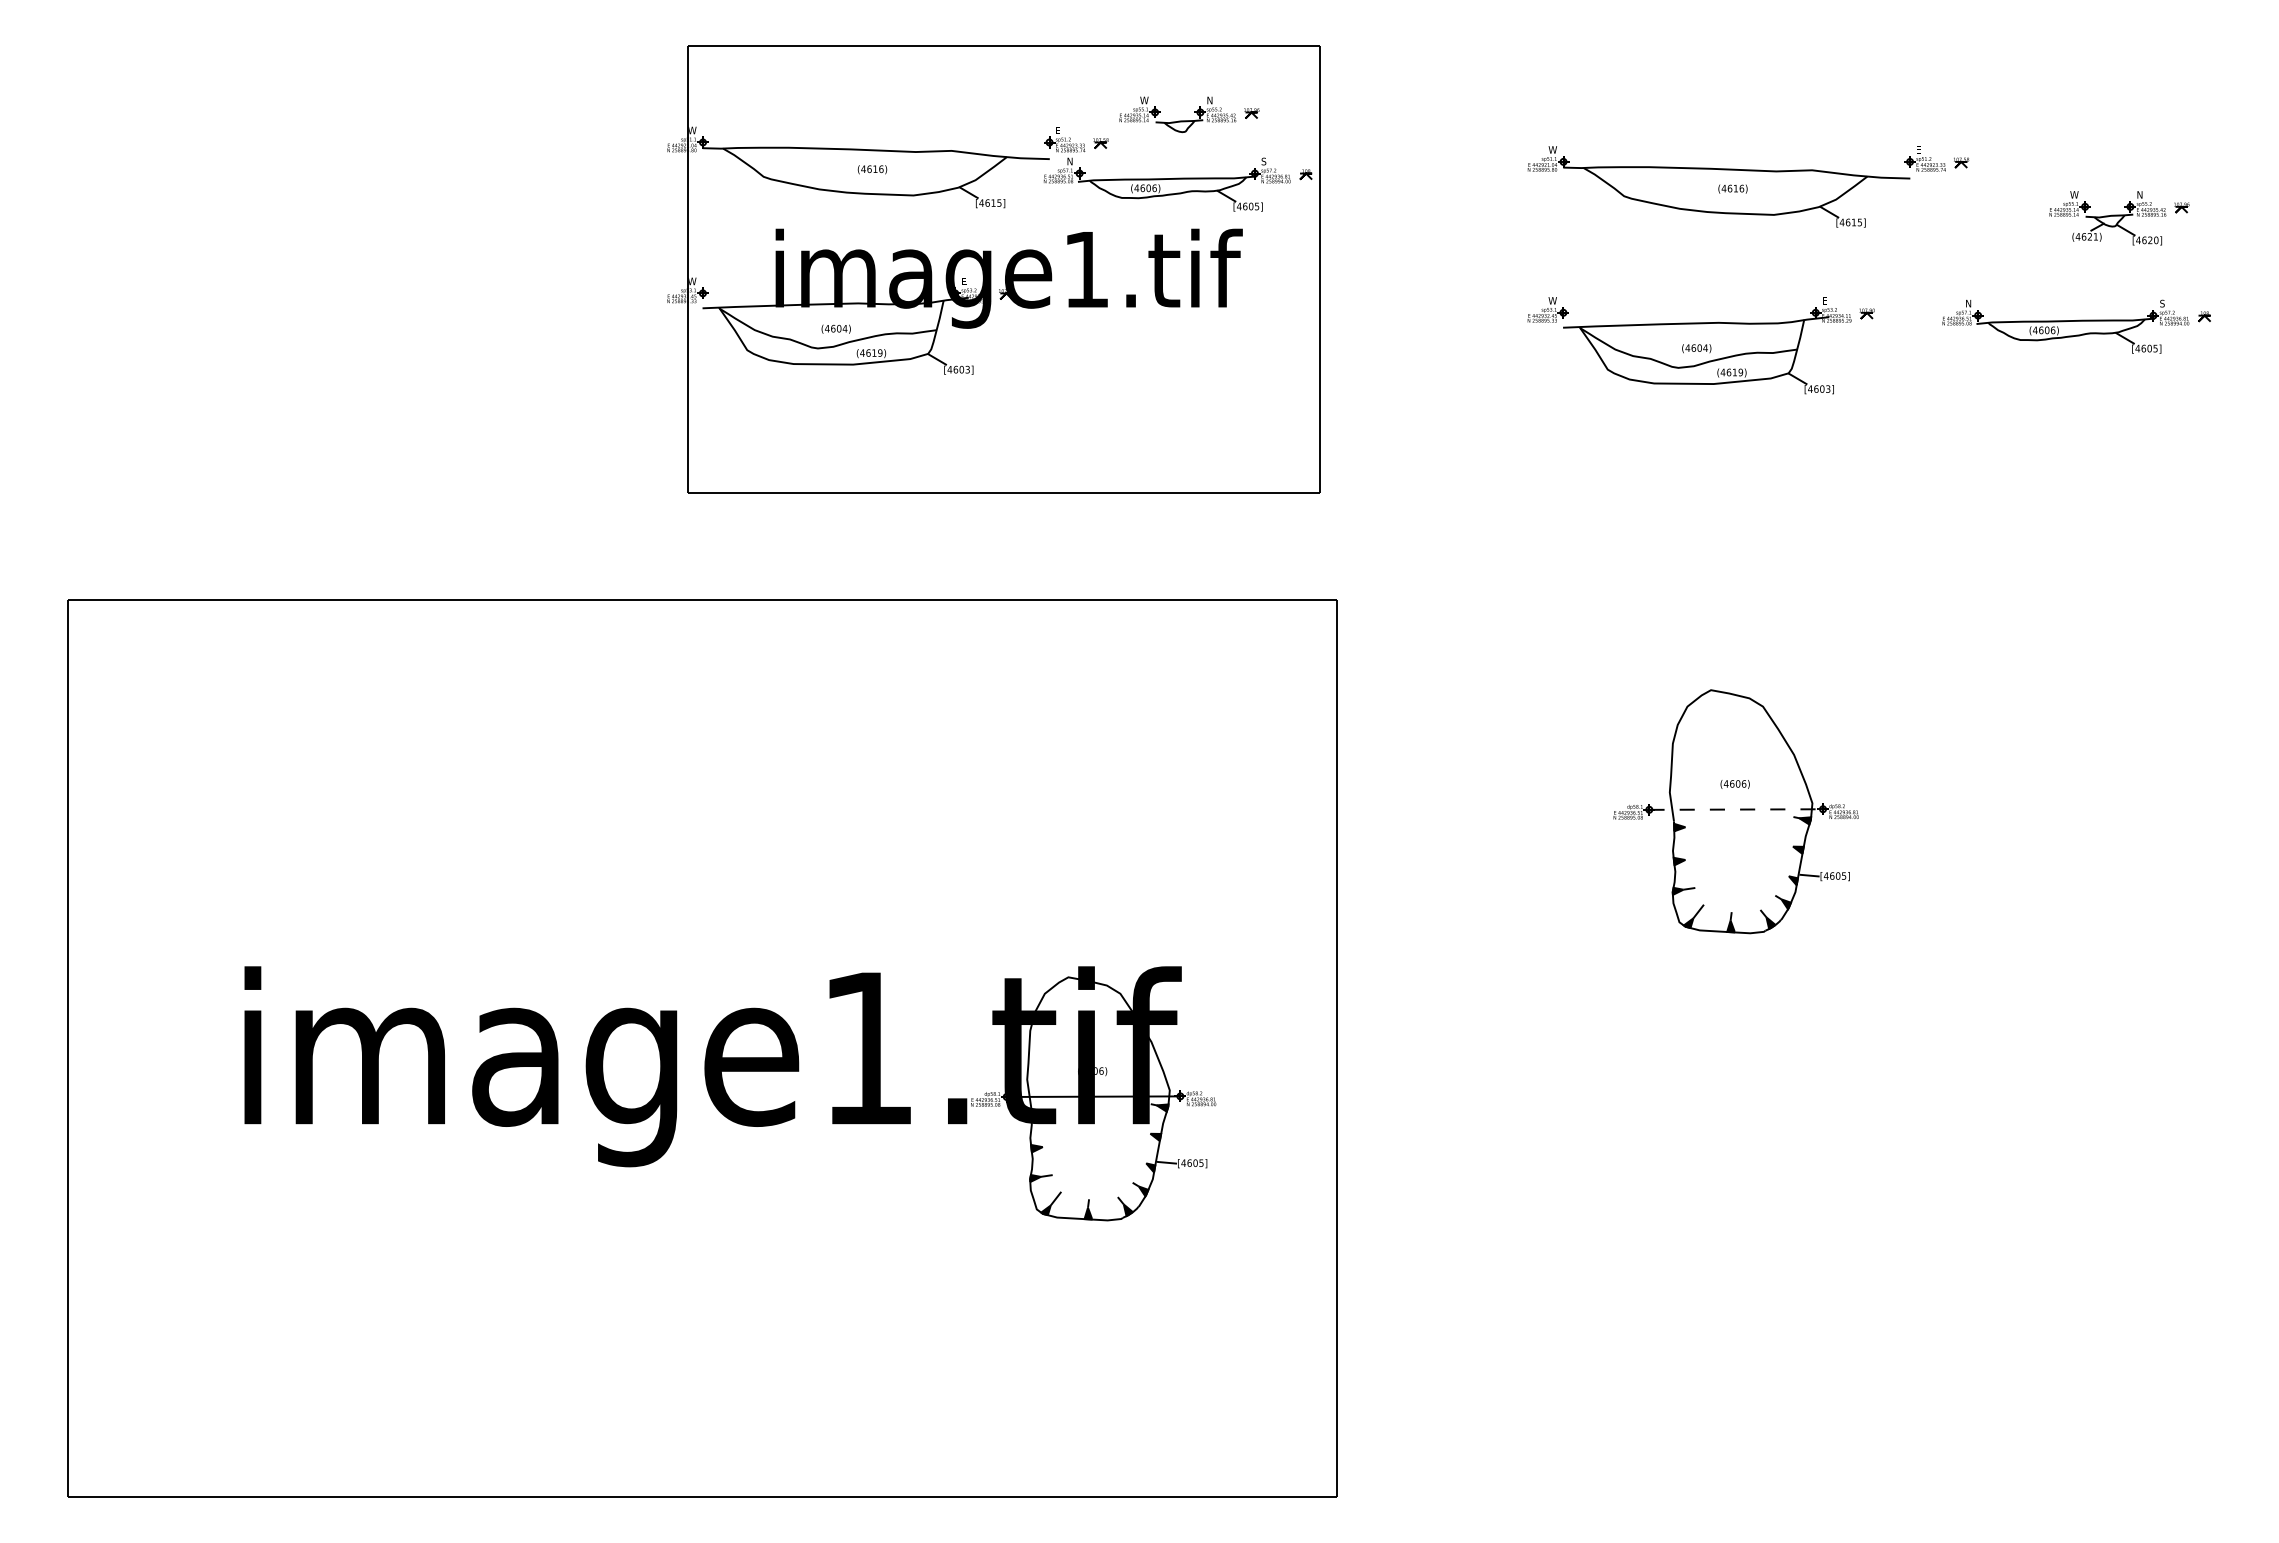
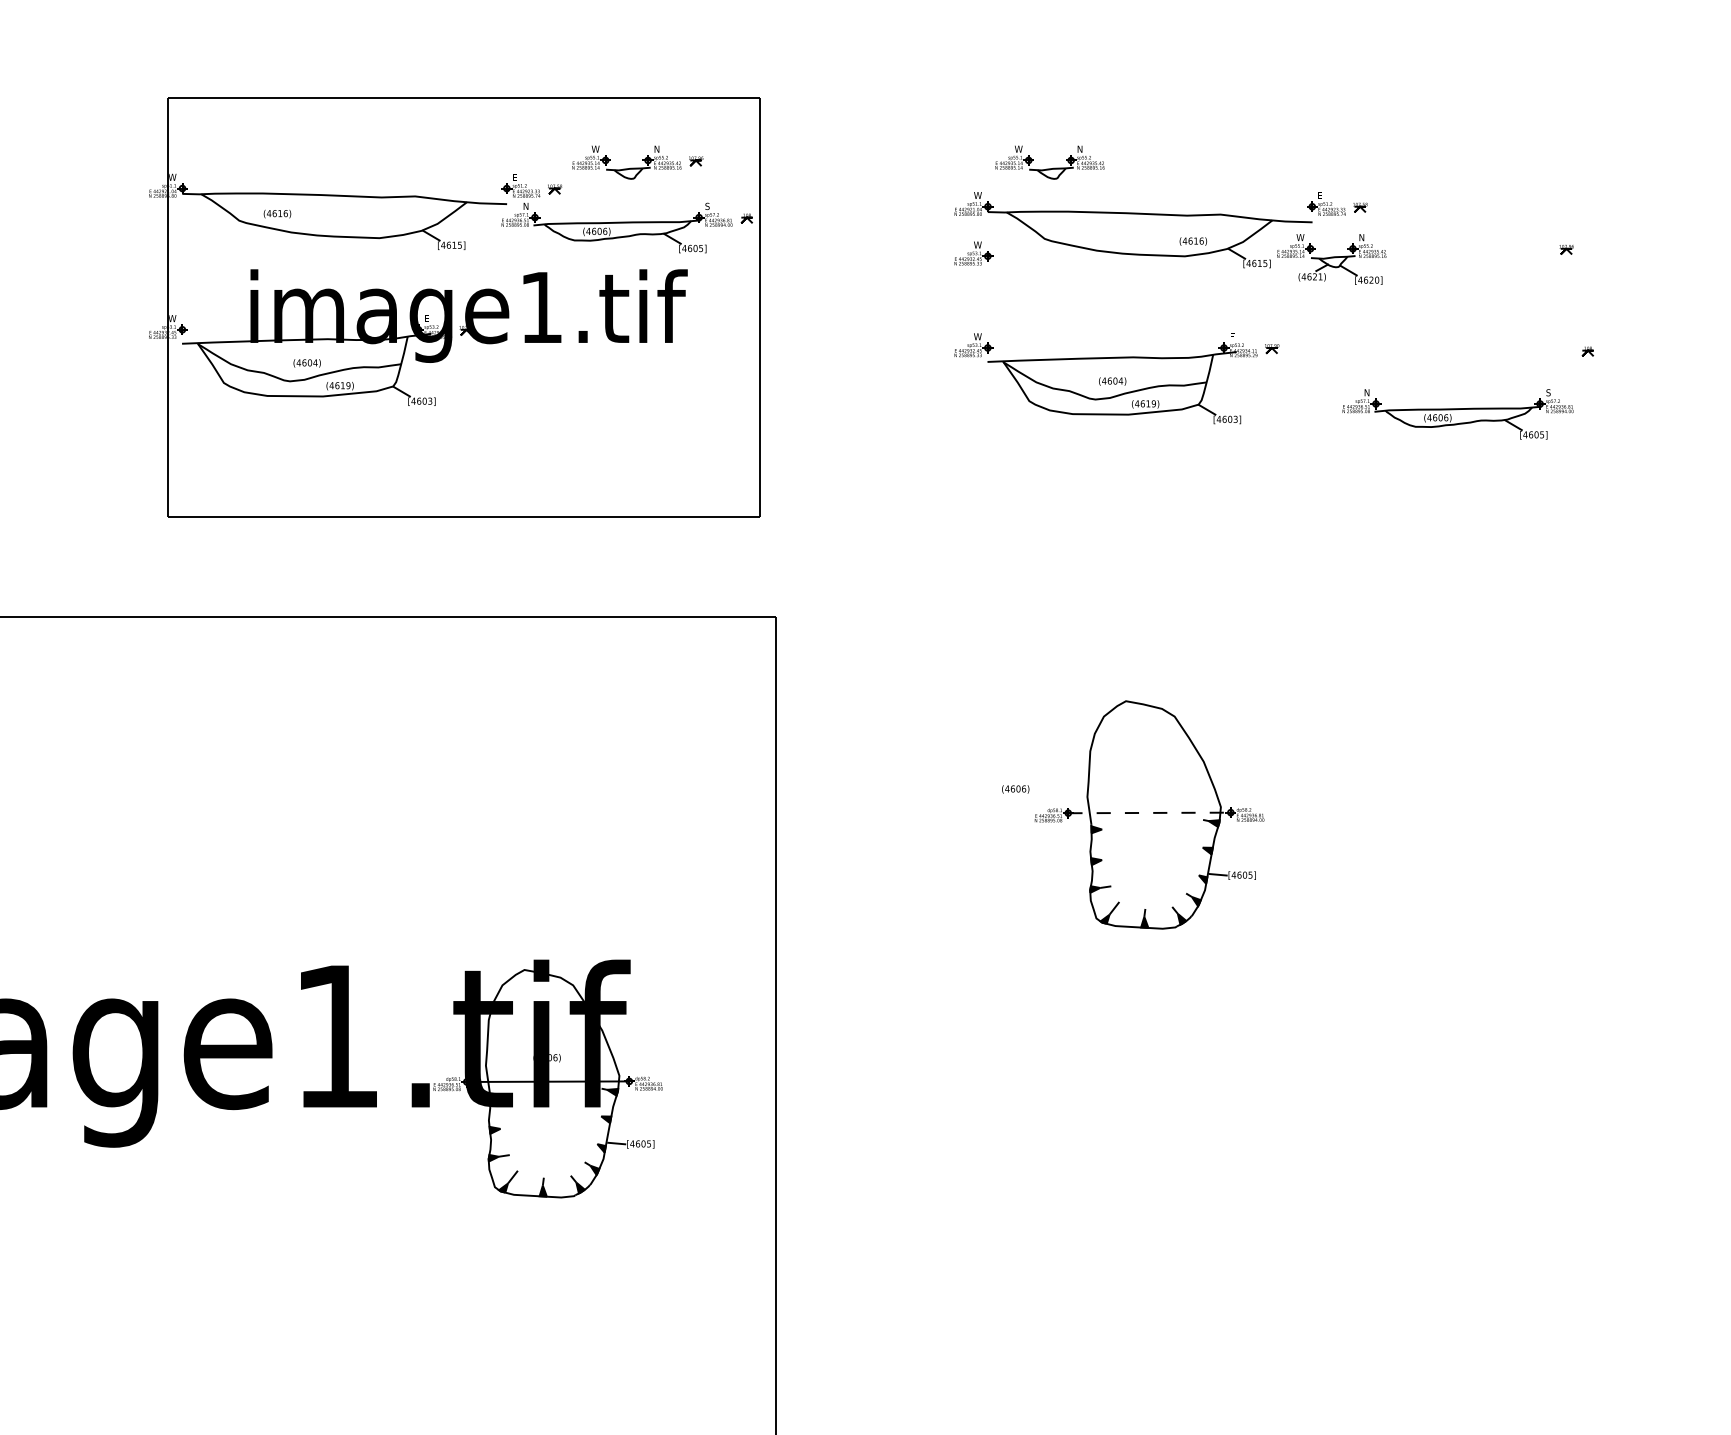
part: (1630, 120) -> (1050, 167), added
text: (872, 169) -> (277, 213), moved
text: (1732, 188) -> (1192, 240), moved
part: (1547, 211) -> (972, 253), added
part: (2107, 218) -> (1331, 259), moved
part: (2065, 326) -> (1457, 414), moved
text: (1734, 784) -> (1015, 789), moved

